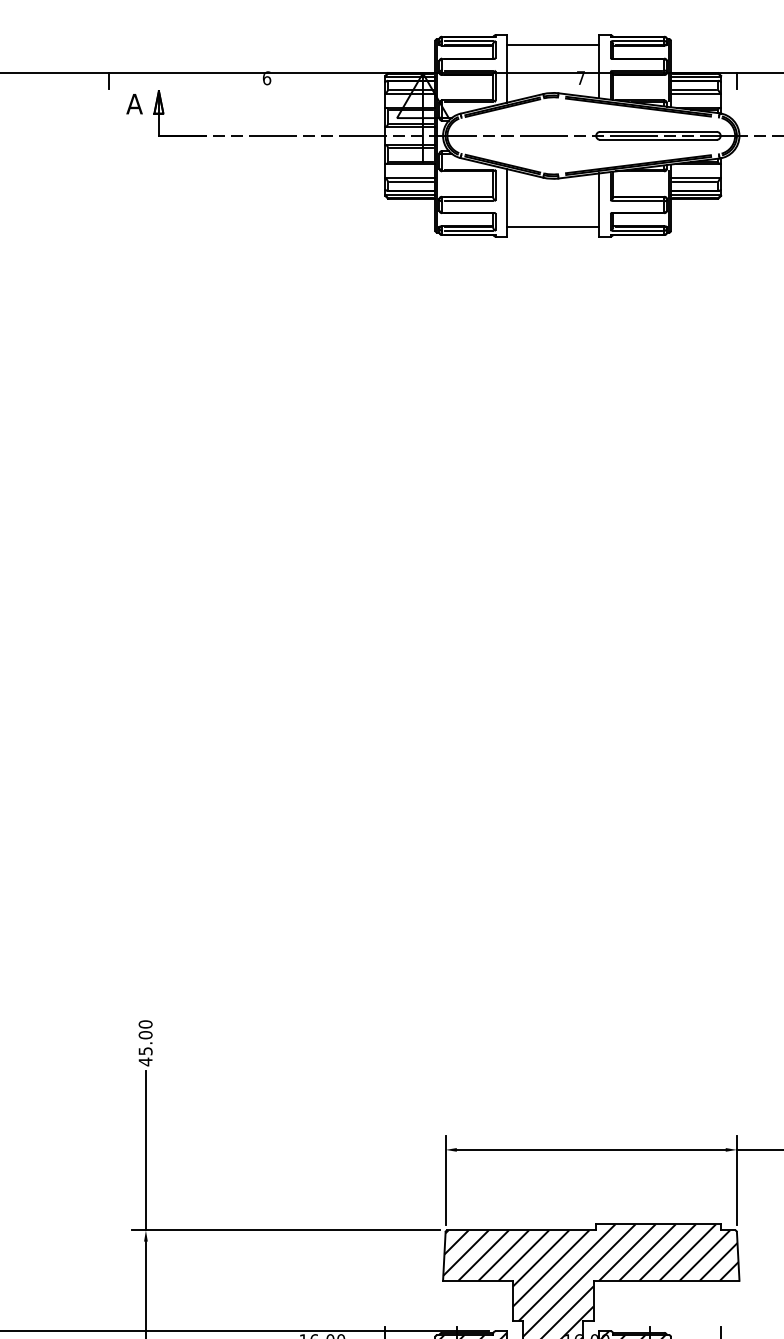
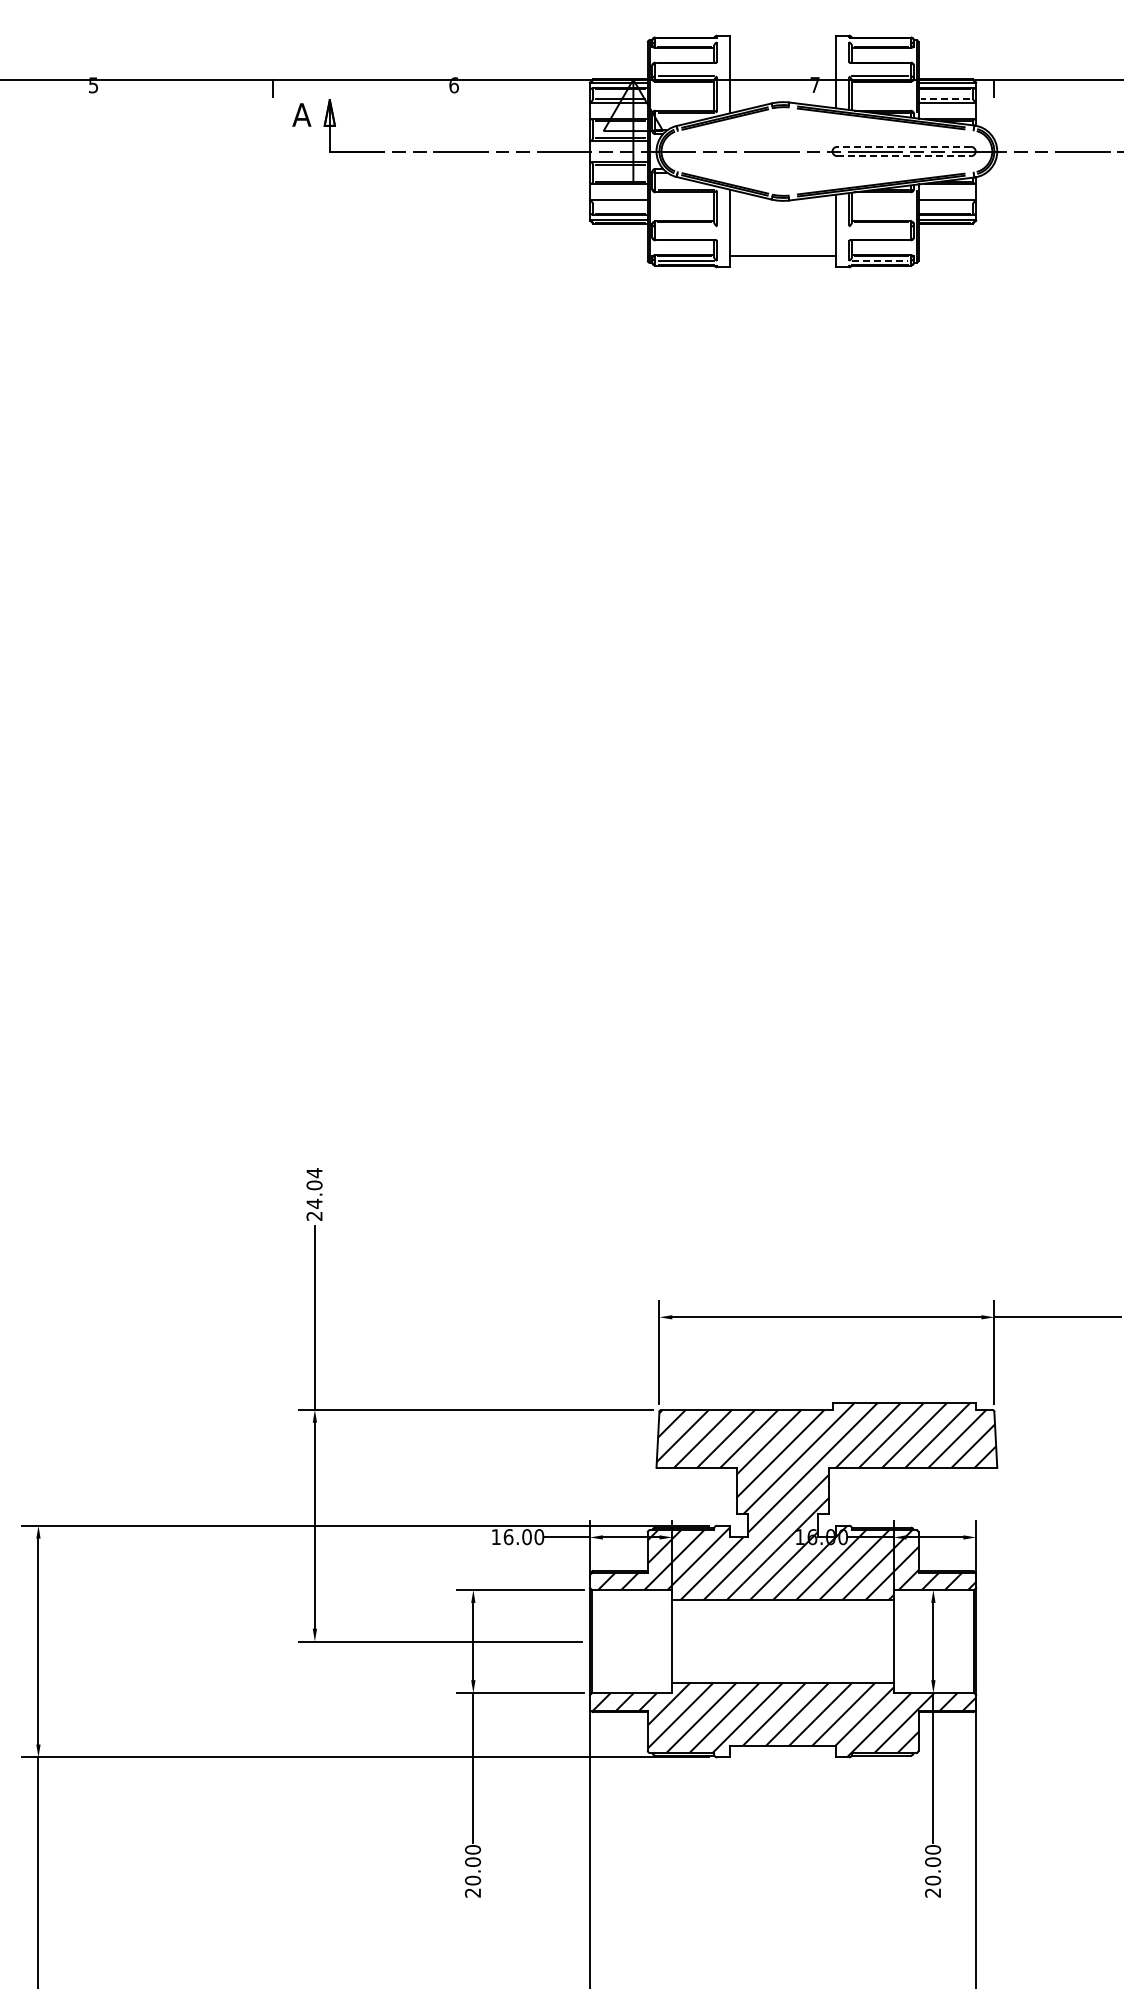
line: (469, 41) -> (686, 42), removed
line: (637, 41) -> (879, 42), removed
line: (553, 45) -> (783, 47), removed
line: (694, 89) -> (945, 98), solid -> dashed
line: (658, 131) -> (904, 146), solid -> dashed
line: (658, 140) -> (904, 156), solid -> dashed
line: (410, 181) -> (619, 204), removed
line: (694, 181) -> (945, 204), removed
line: (469, 201) -> (686, 226), removed
line: (637, 201) -> (879, 226), removed
line: (637, 230) -> (879, 260), solid -> dashed
text: (145, 1043) -> (314, 1194), 45.00 -> 24.04

